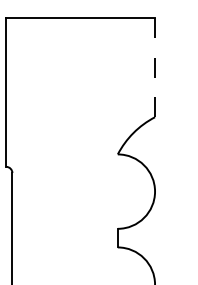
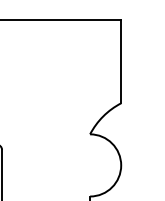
line: (155, 67) -> (121, 61), dashed -> solid

